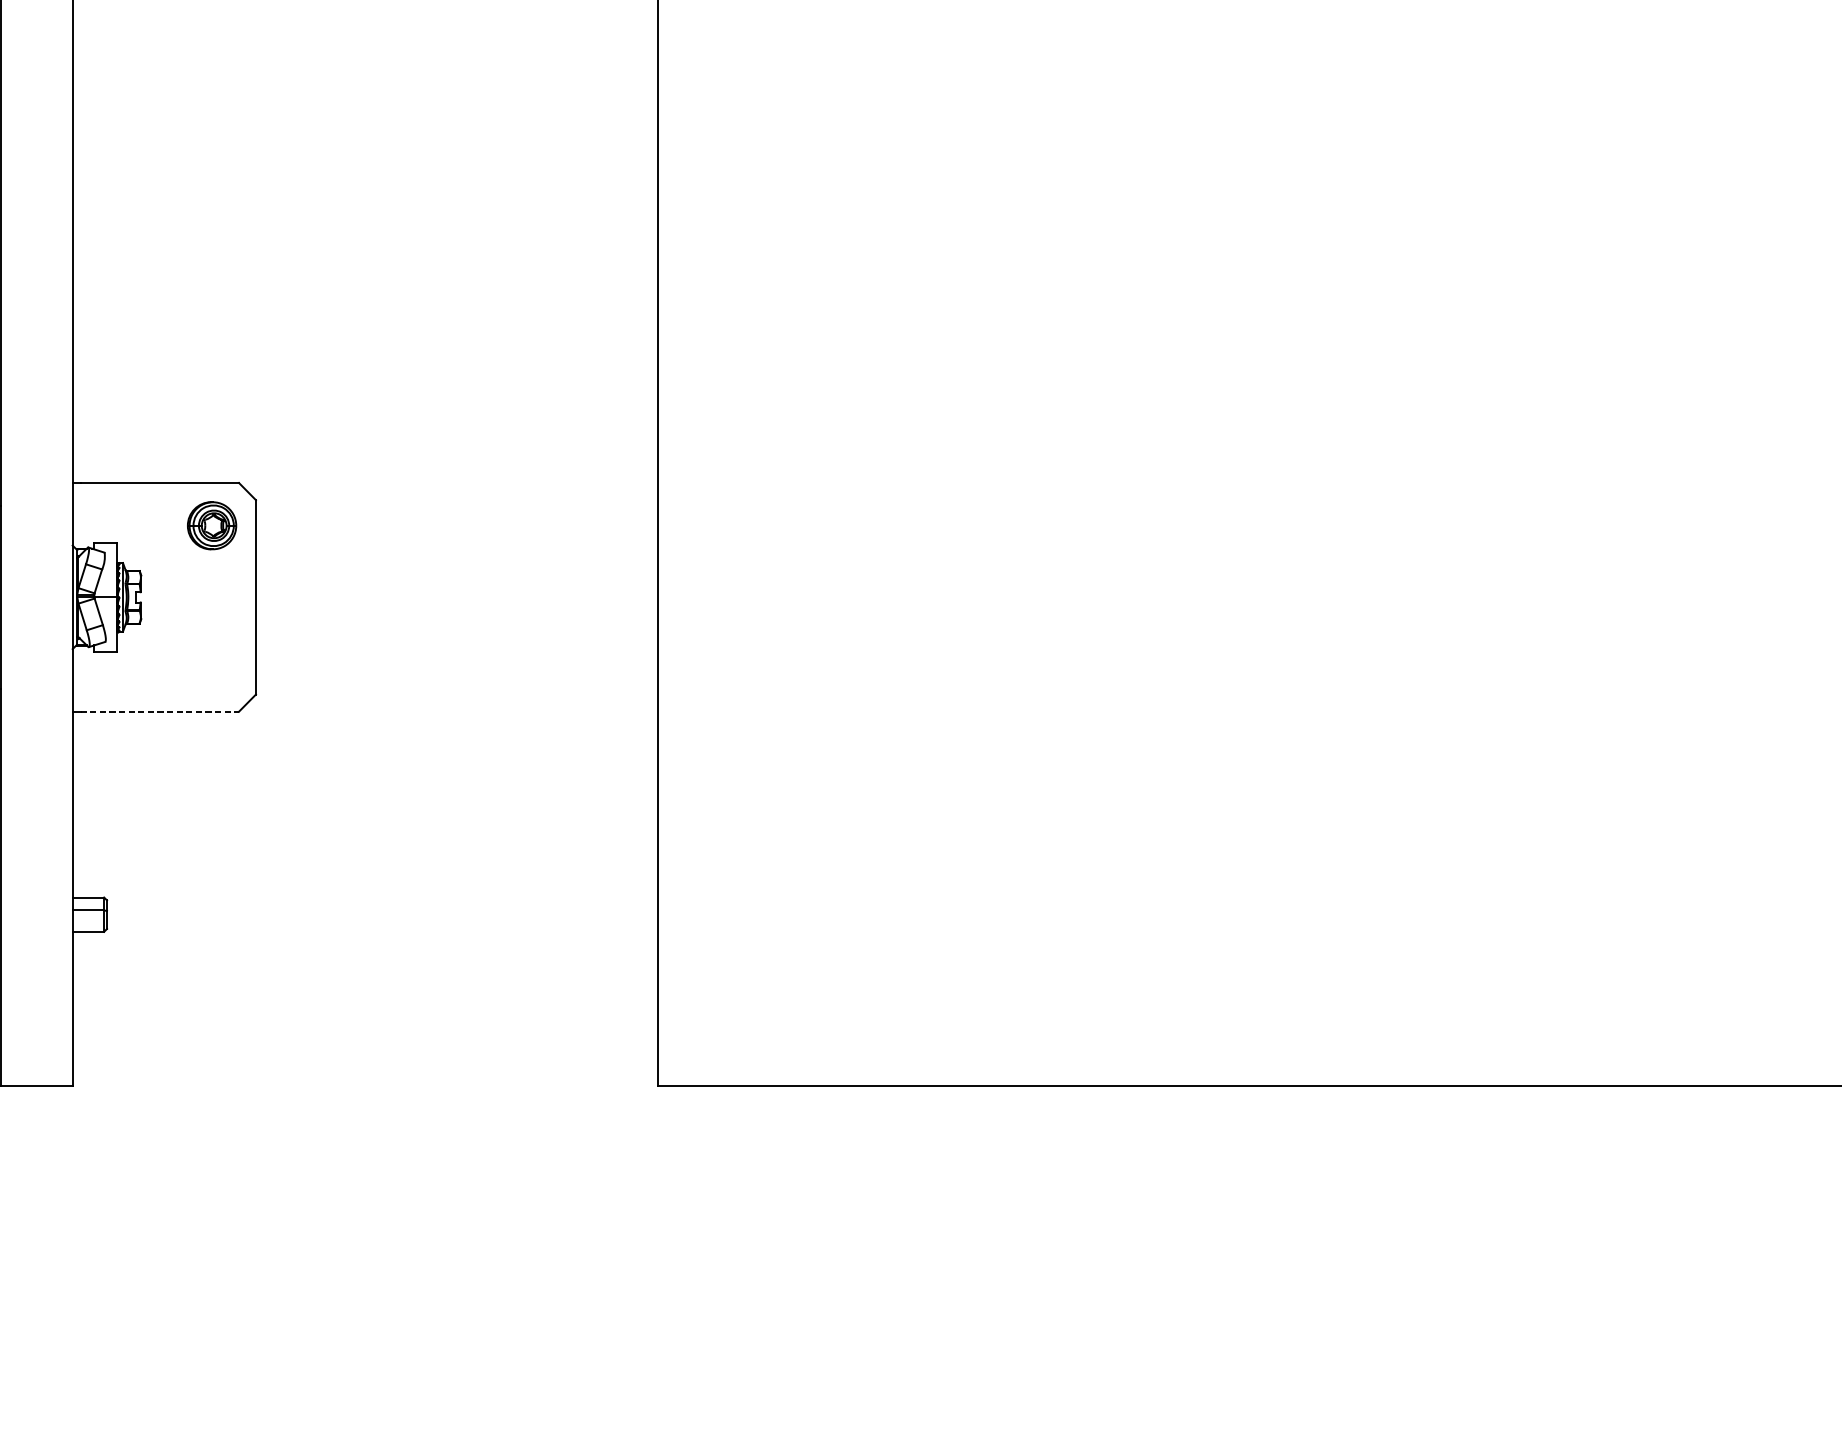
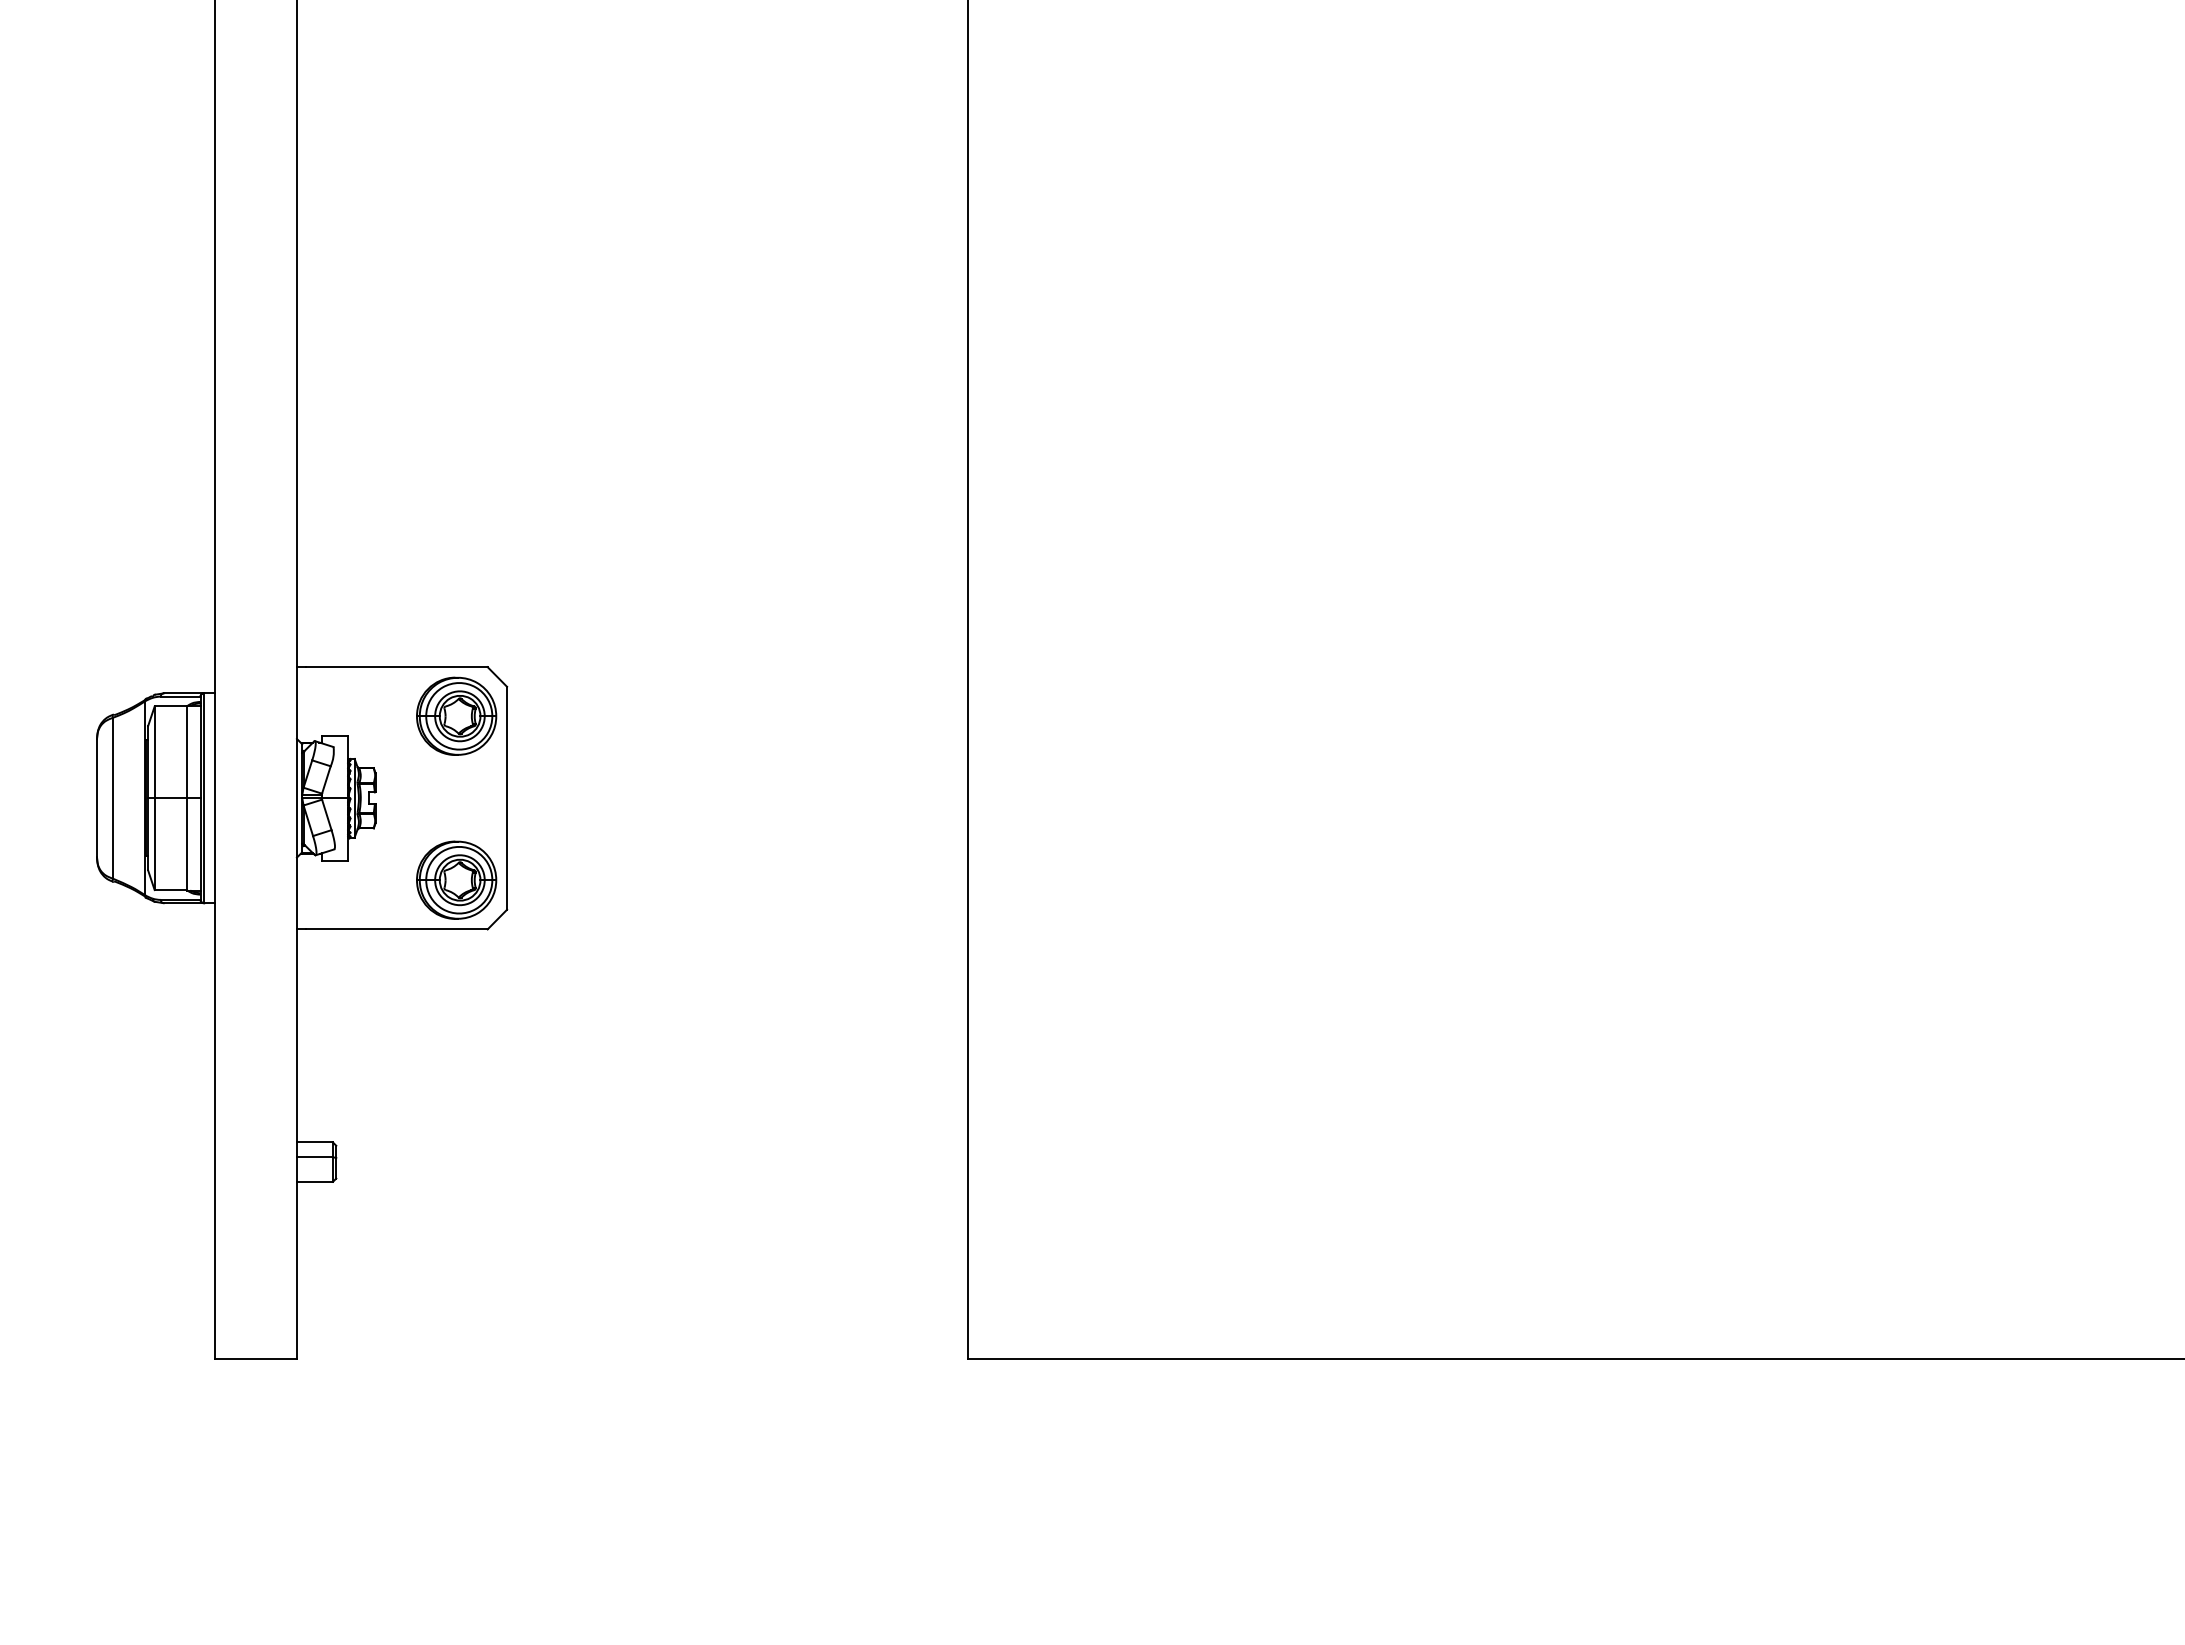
part: (211, 525) -> (456, 715), size x1.43
part: (211, 668) -> (456, 879), added
line: (159, 711) -> (396, 929), dashed -> solid

